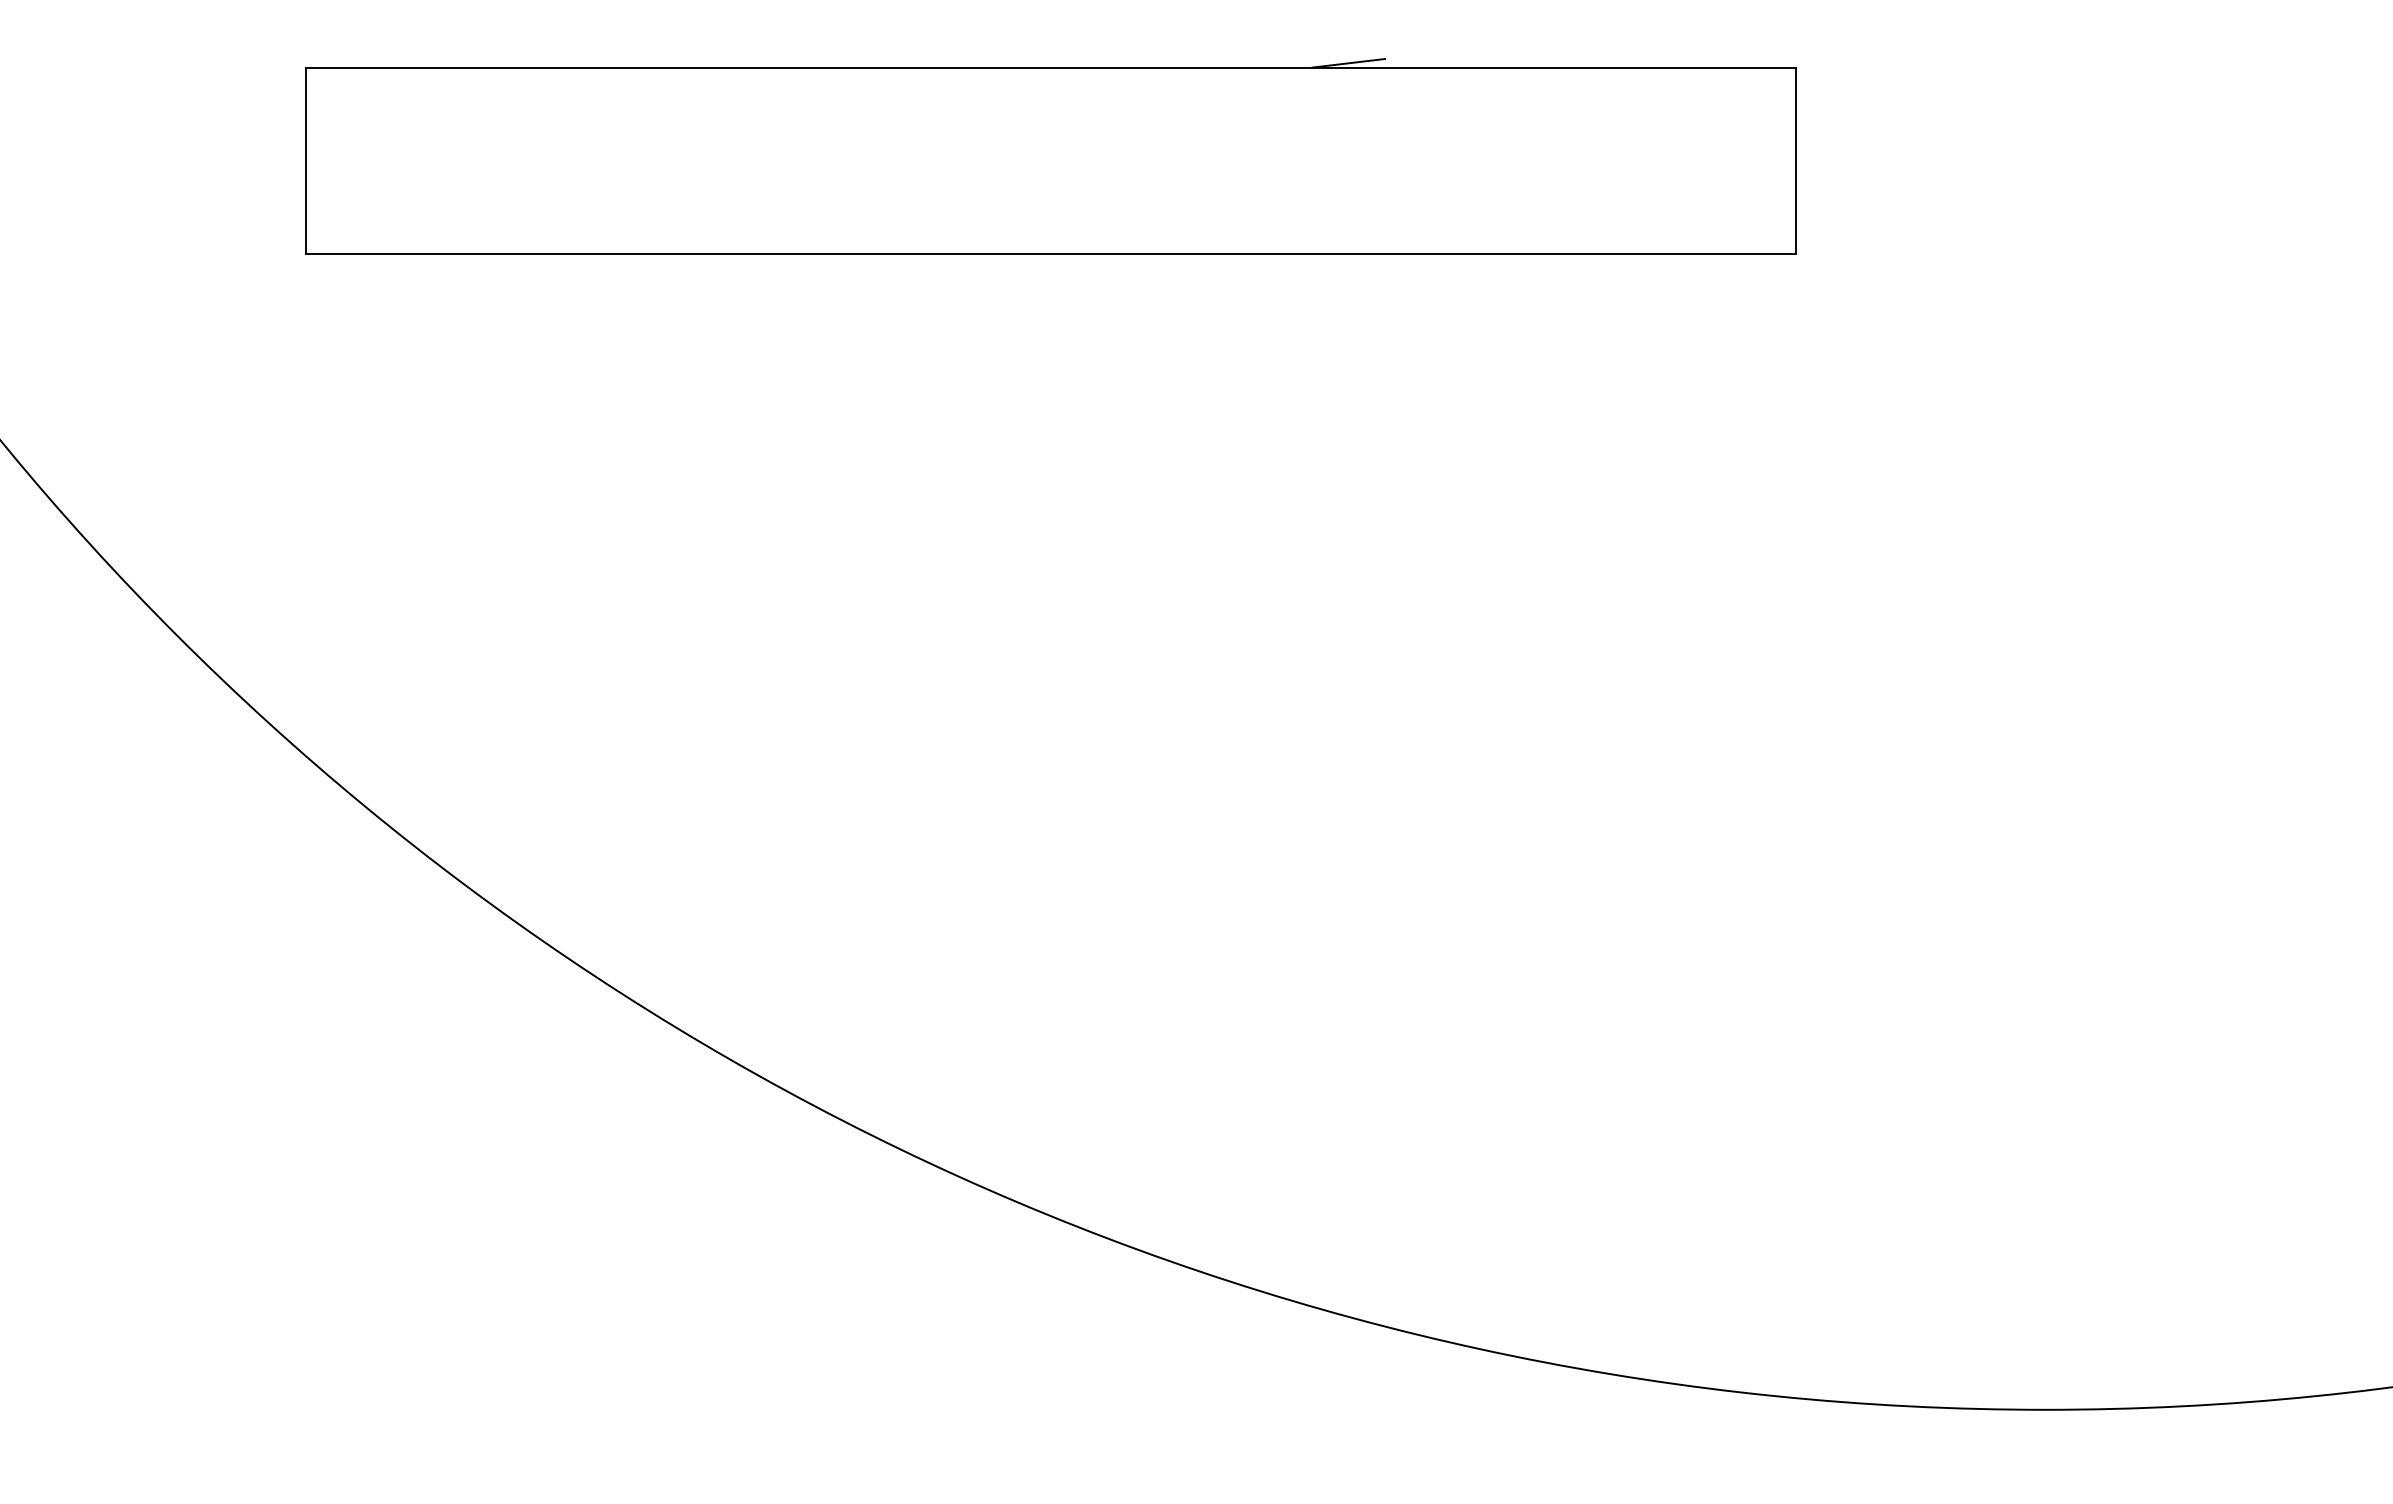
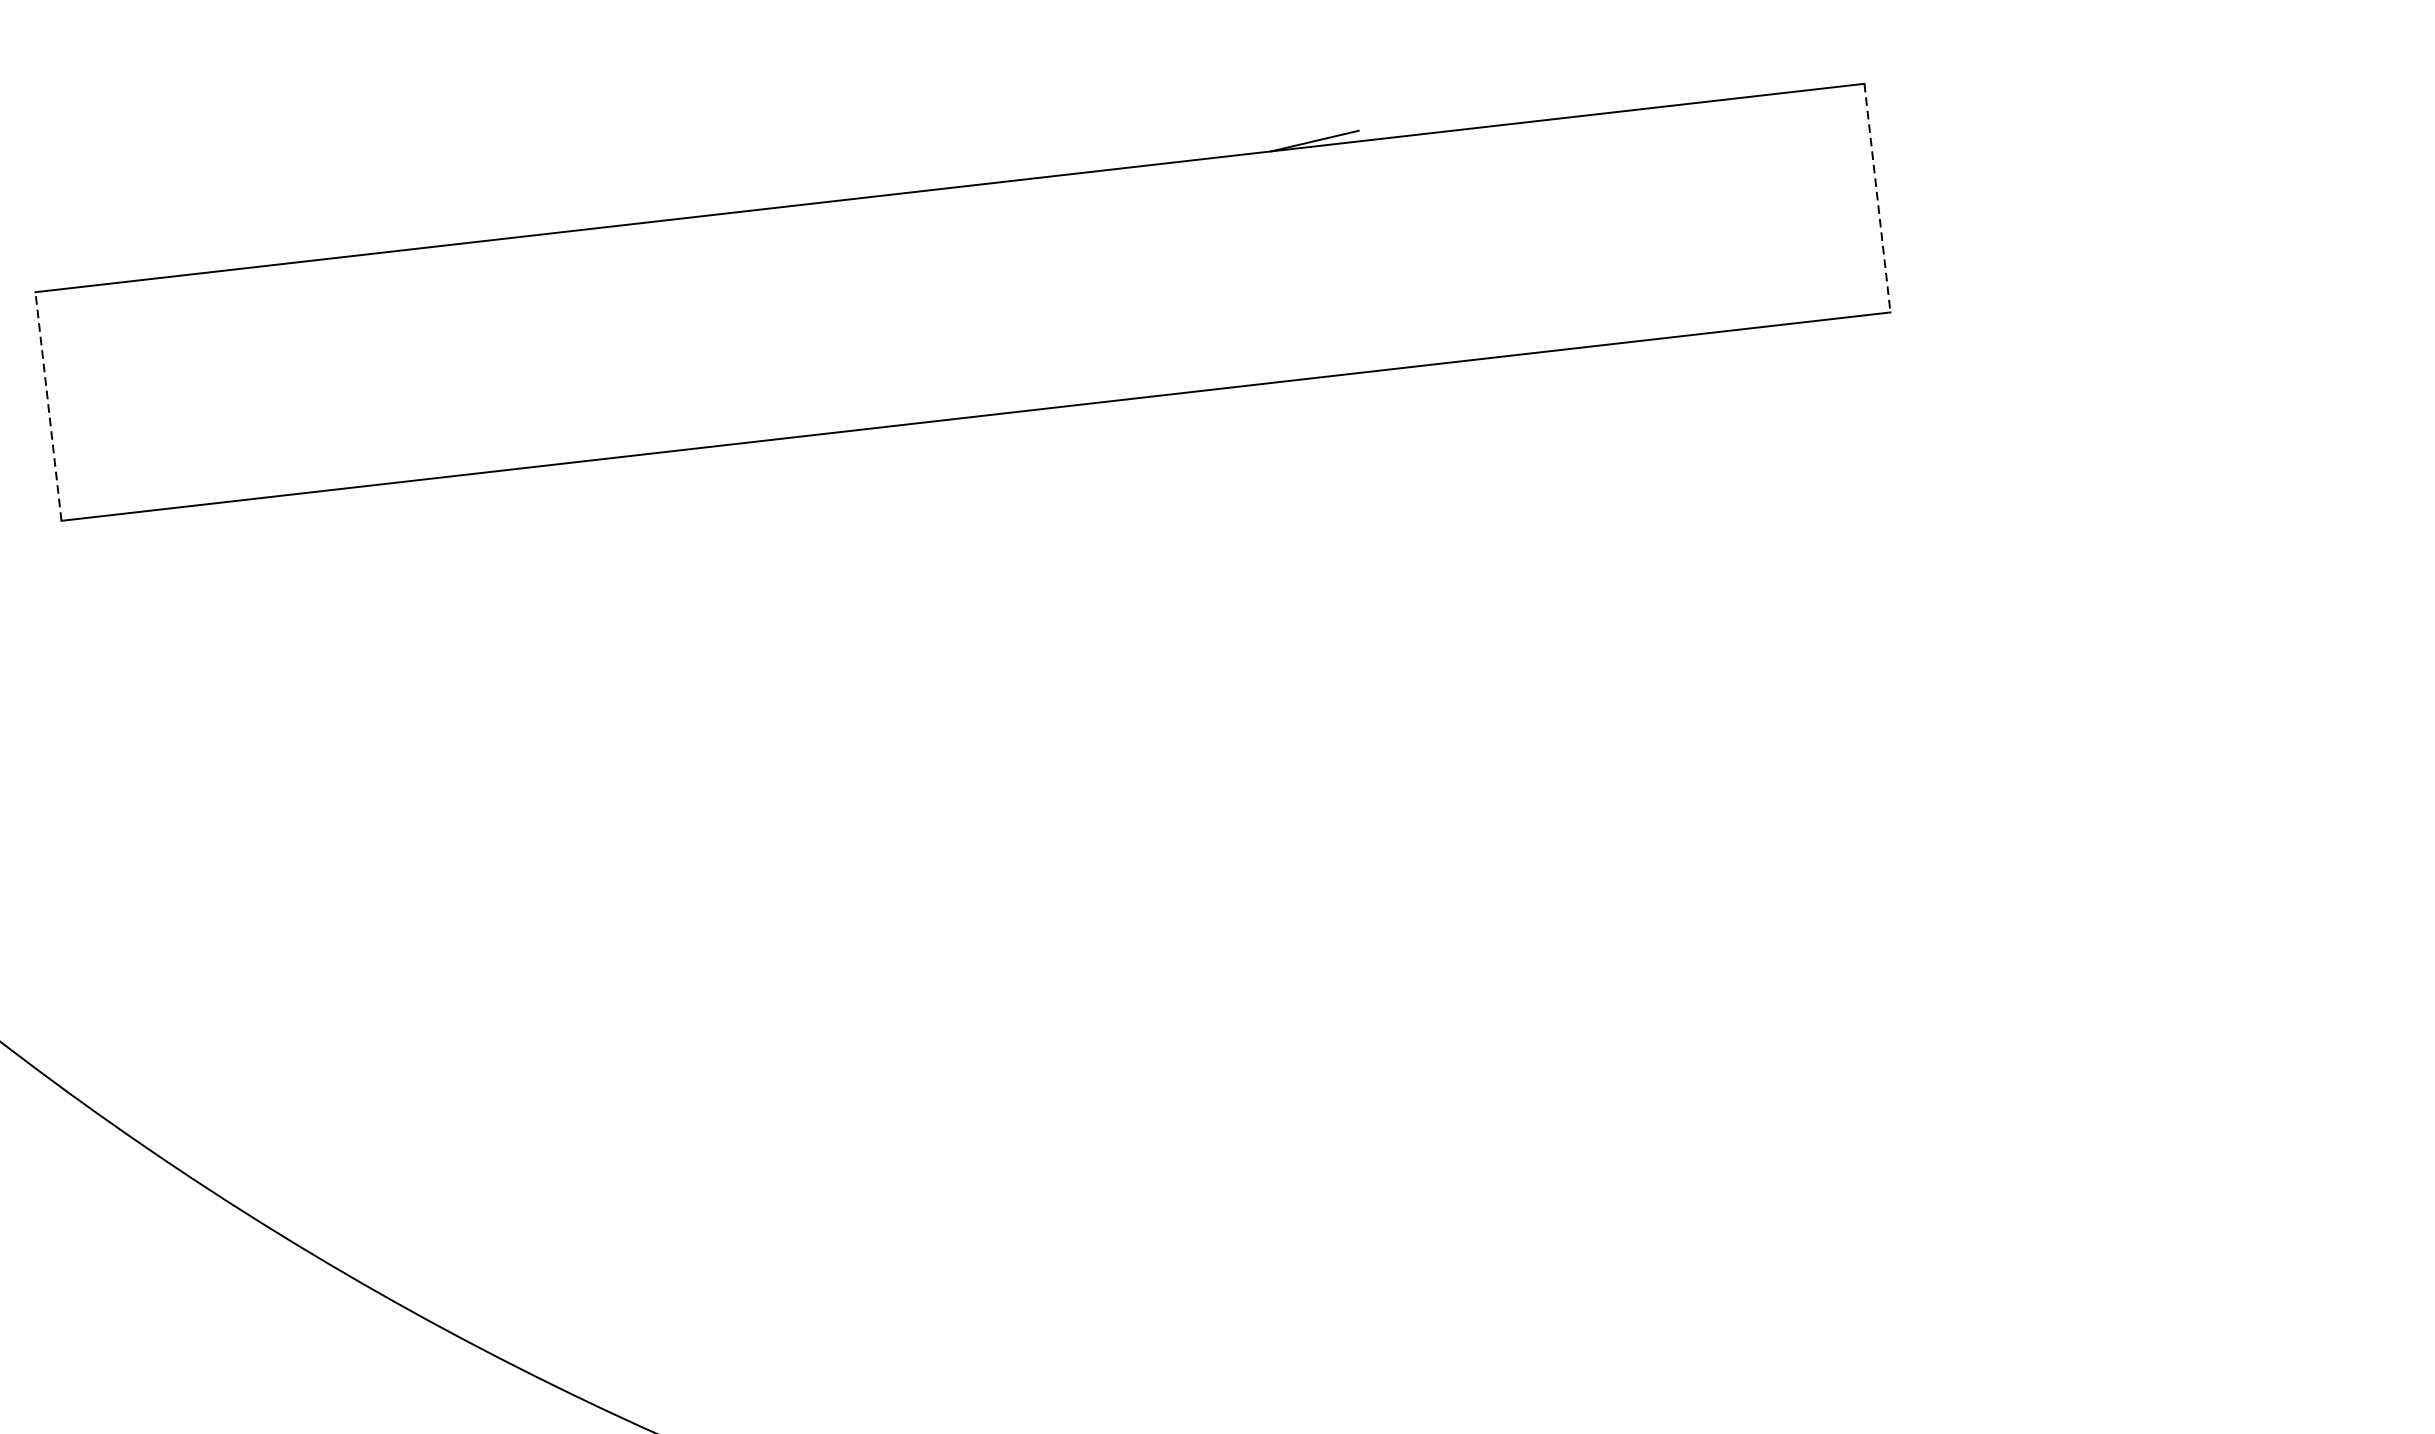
line: (306, 160) -> (49, 406), solid -> dashed
line: (1795, 161) -> (1876, 199), solid -> dashed

